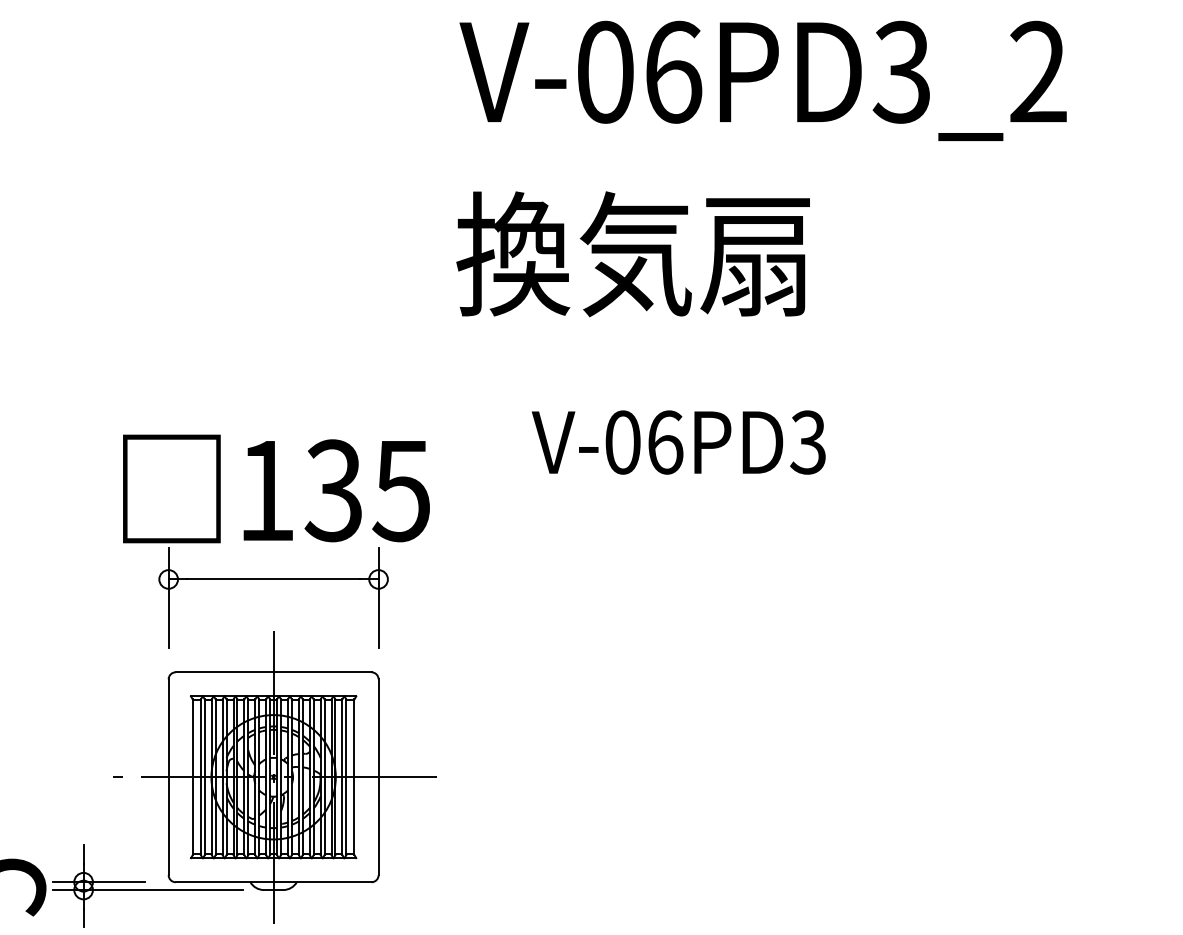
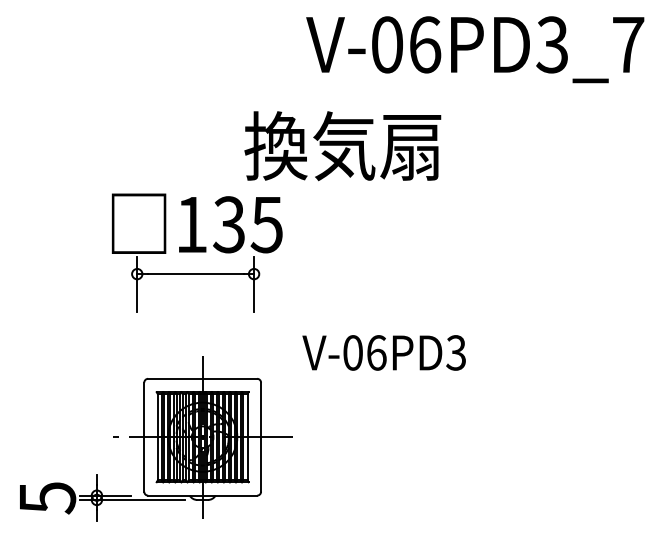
text: (1038, 71) -> (628, 44), V-06PD3_2 -> V-06PD3_7
text: (632, 254) -> (342, 146), moved
text: (677, 441) -> (383, 352), moved
part: (275, 540) -> (196, 252), moved

